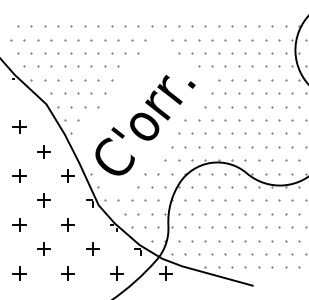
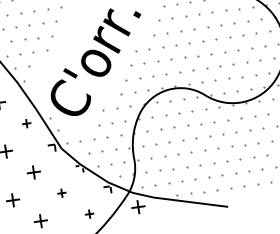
part: (67, 175) -> (26, 123), size x0.6
part: (92, 248) -> (61, 192), size x0.6
part: (116, 273) -> (89, 214), size x0.6

